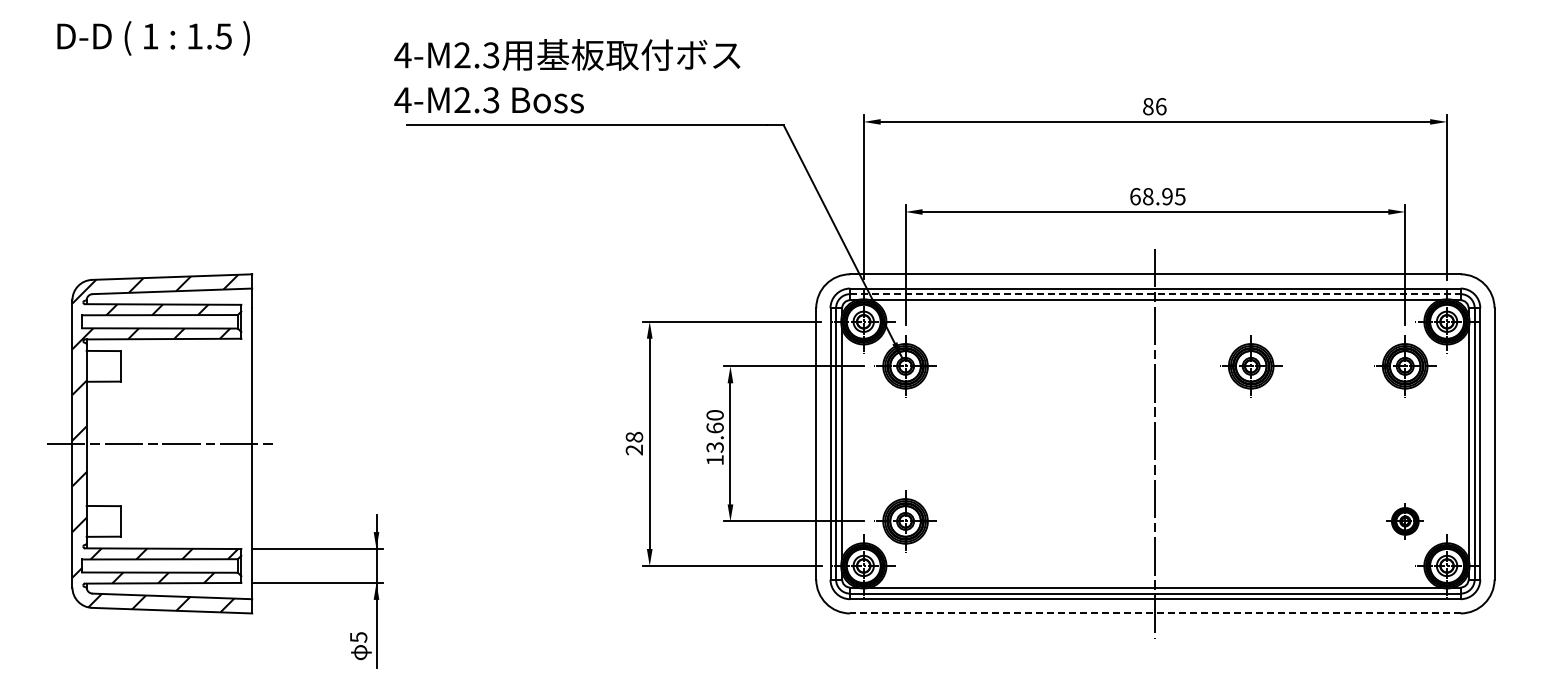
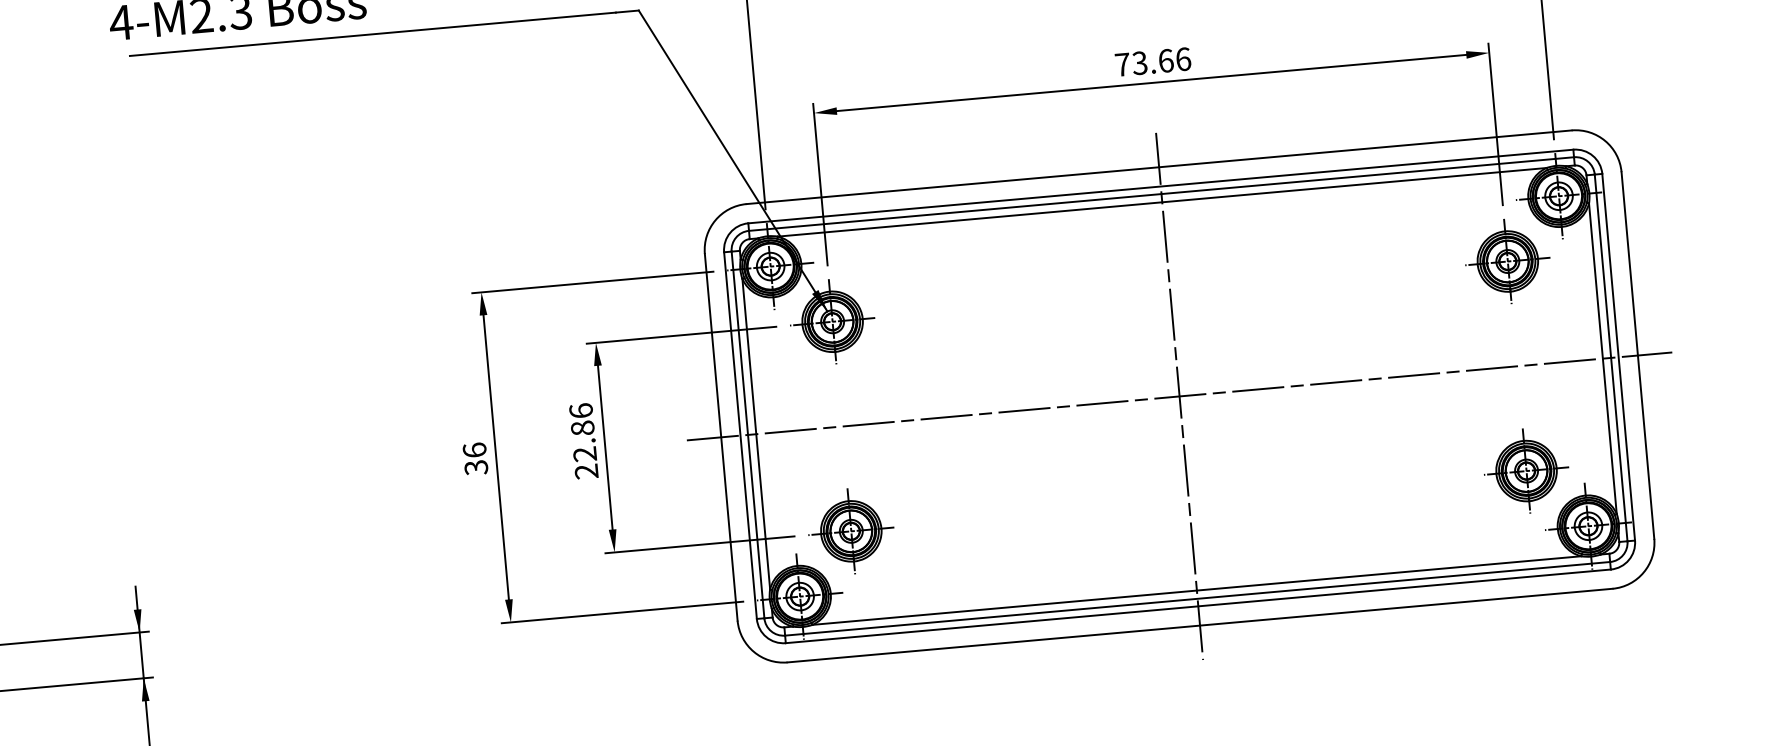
text: (1157, 196) -> (1152, 61), 68.95 -> 73.66
line: (1155, 294) -> (1161, 194), dashed -> solid
part: (1251, 366) -> (1300, 280), removed
text: (714, 437) -> (582, 440), 13.60 -> 22.86
text: (634, 443) -> (475, 458), 28 -> 36
line: (1154, 443) -> (1178, 396), added
part: (1405, 521) -> (1526, 471), size x1.67
line: (1154, 613) -> (1198, 625), dashed -> solid

